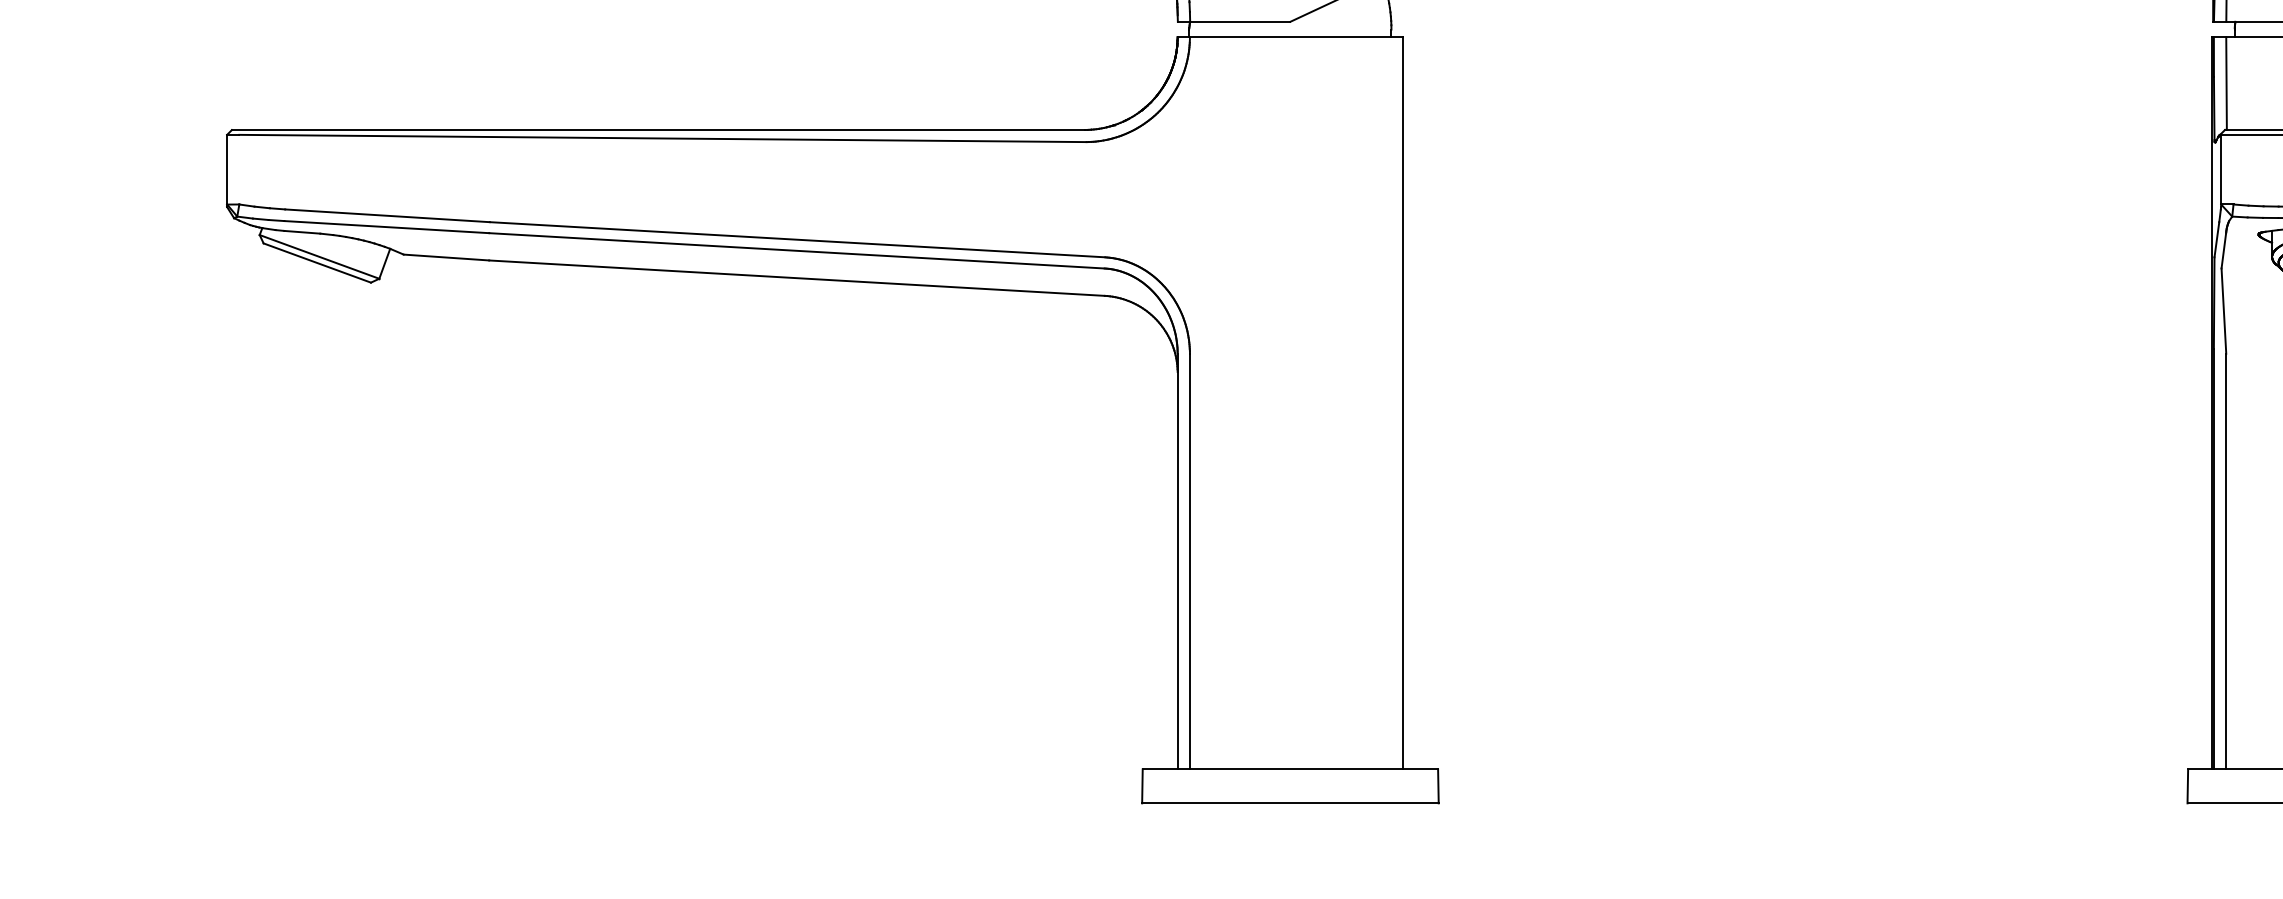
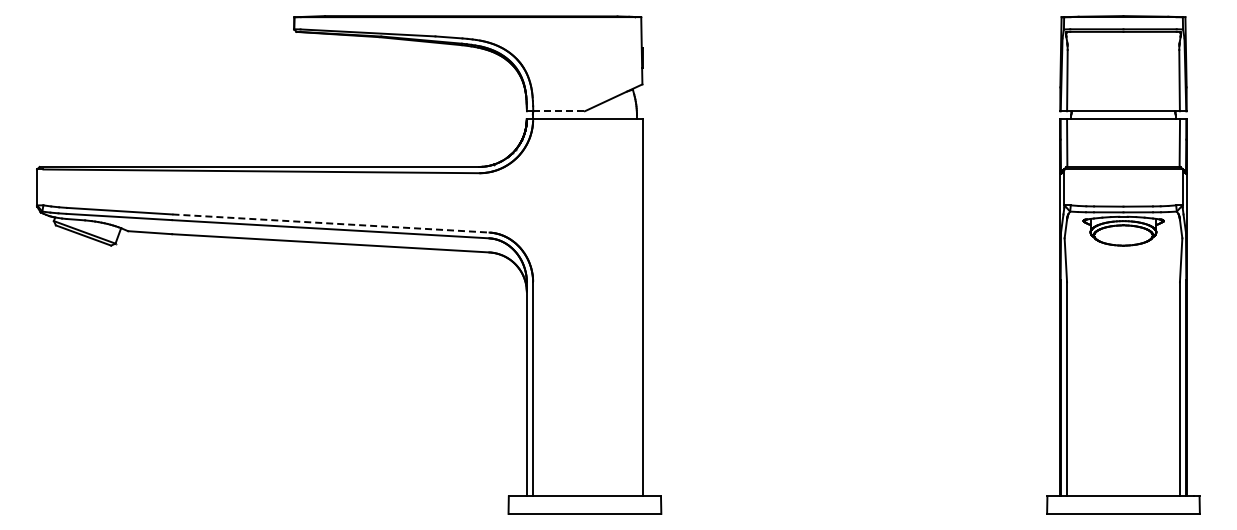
line: (1241, 22) -> (559, 111), solid -> dashed
line: (796, 239) -> (330, 223), solid -> dashed

